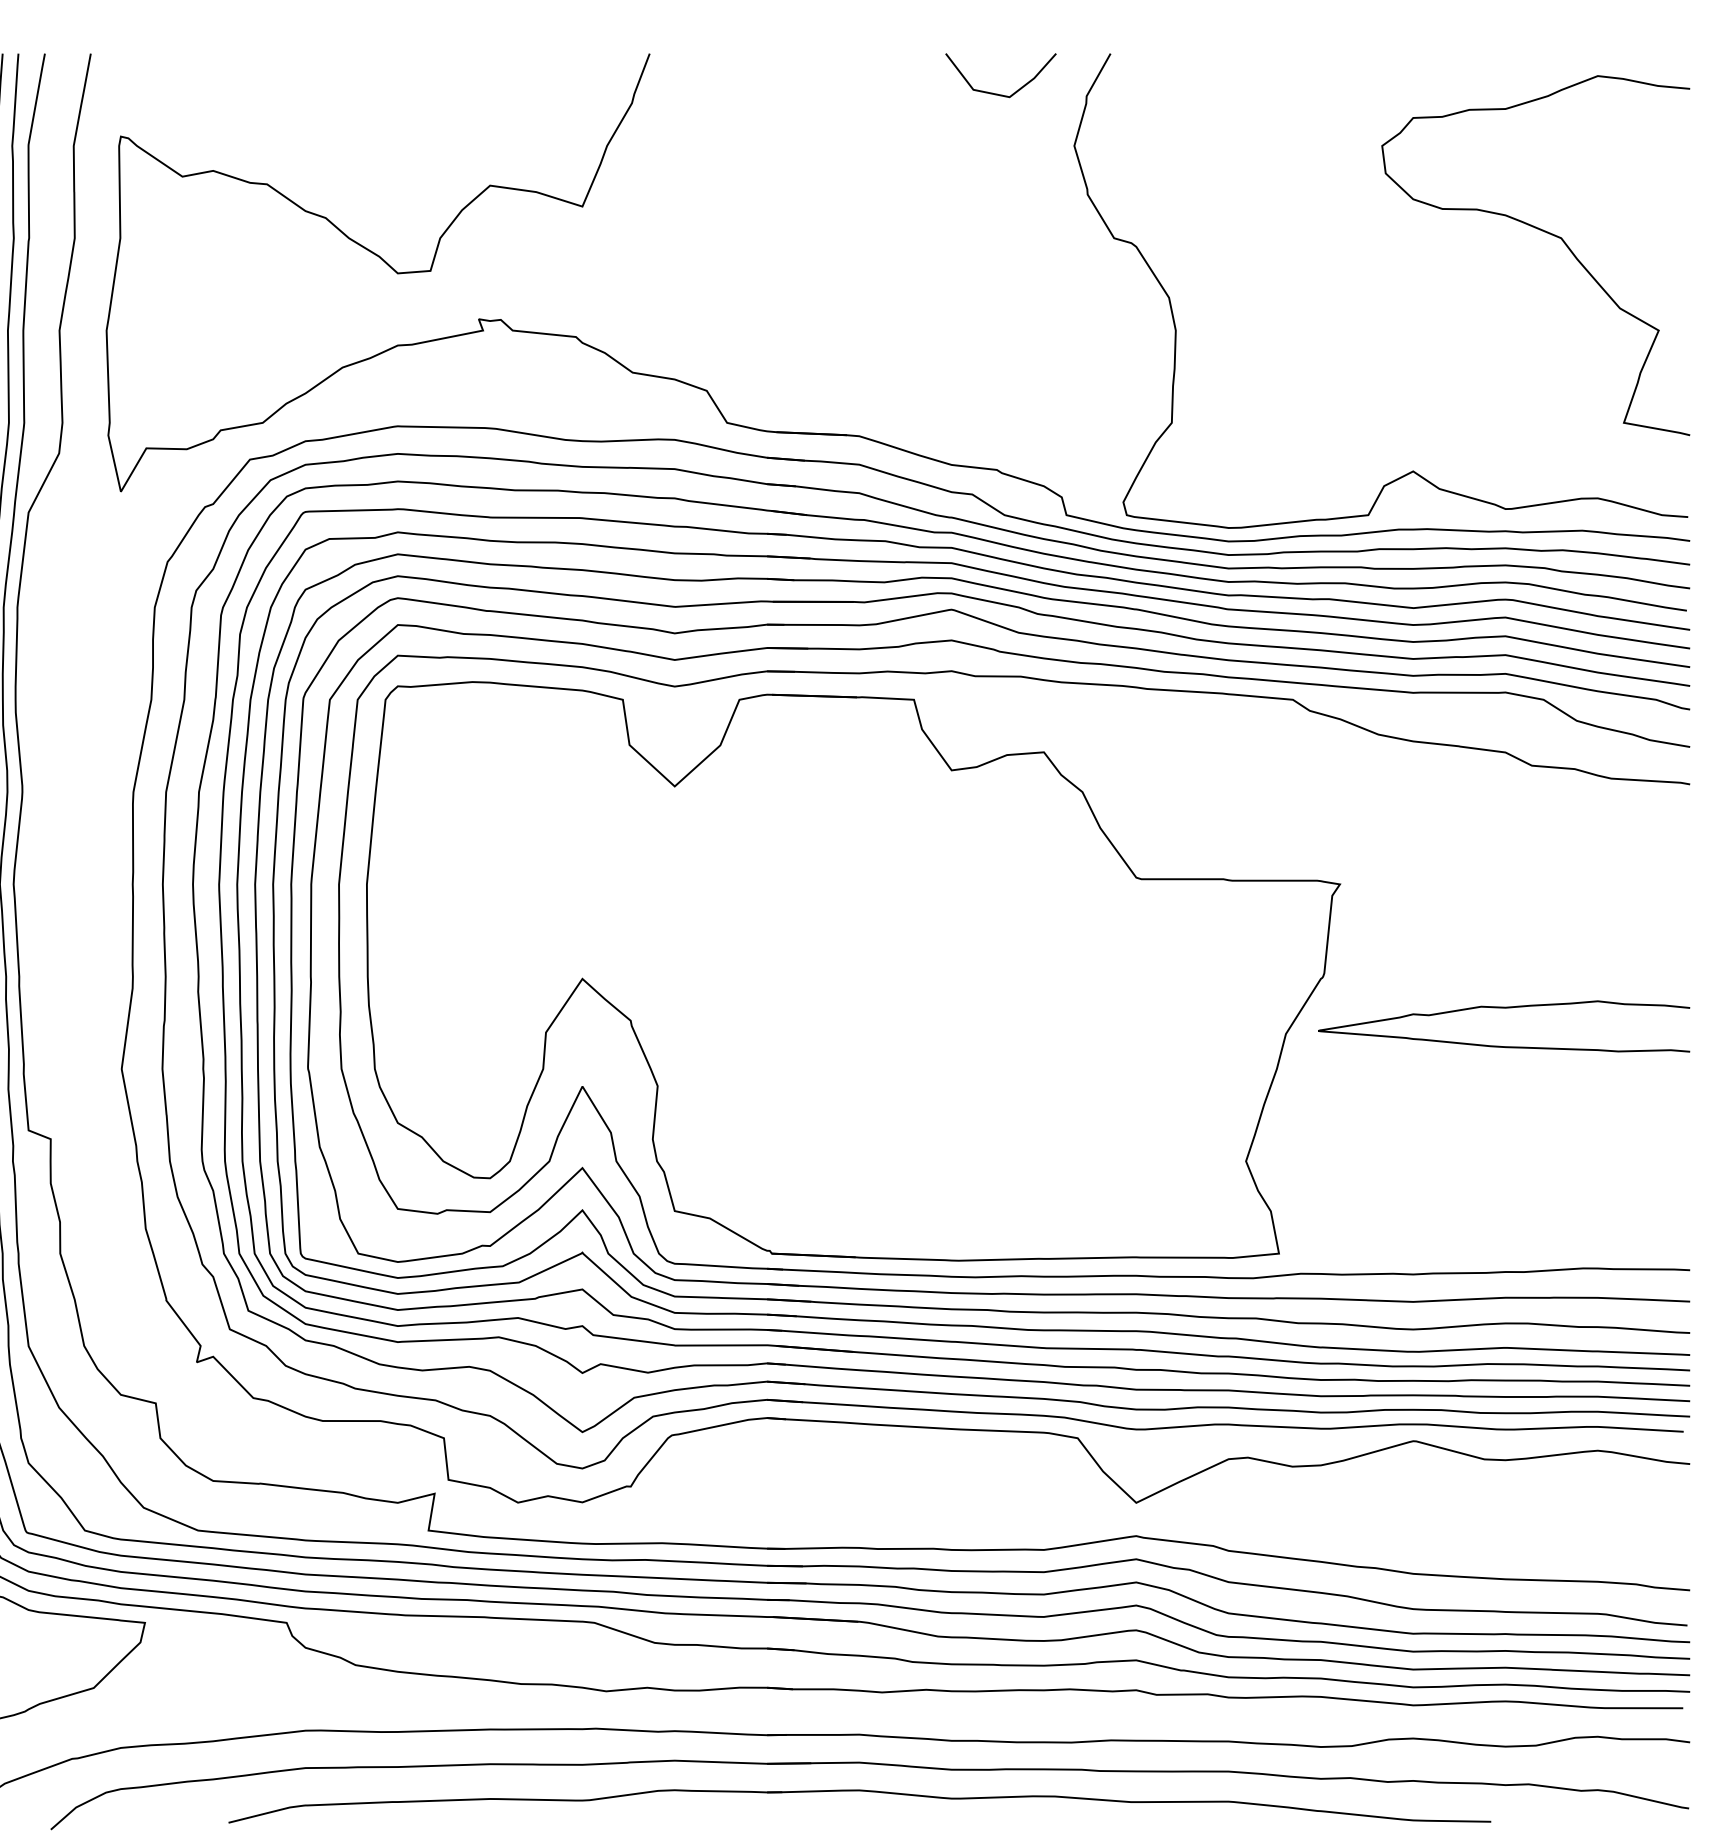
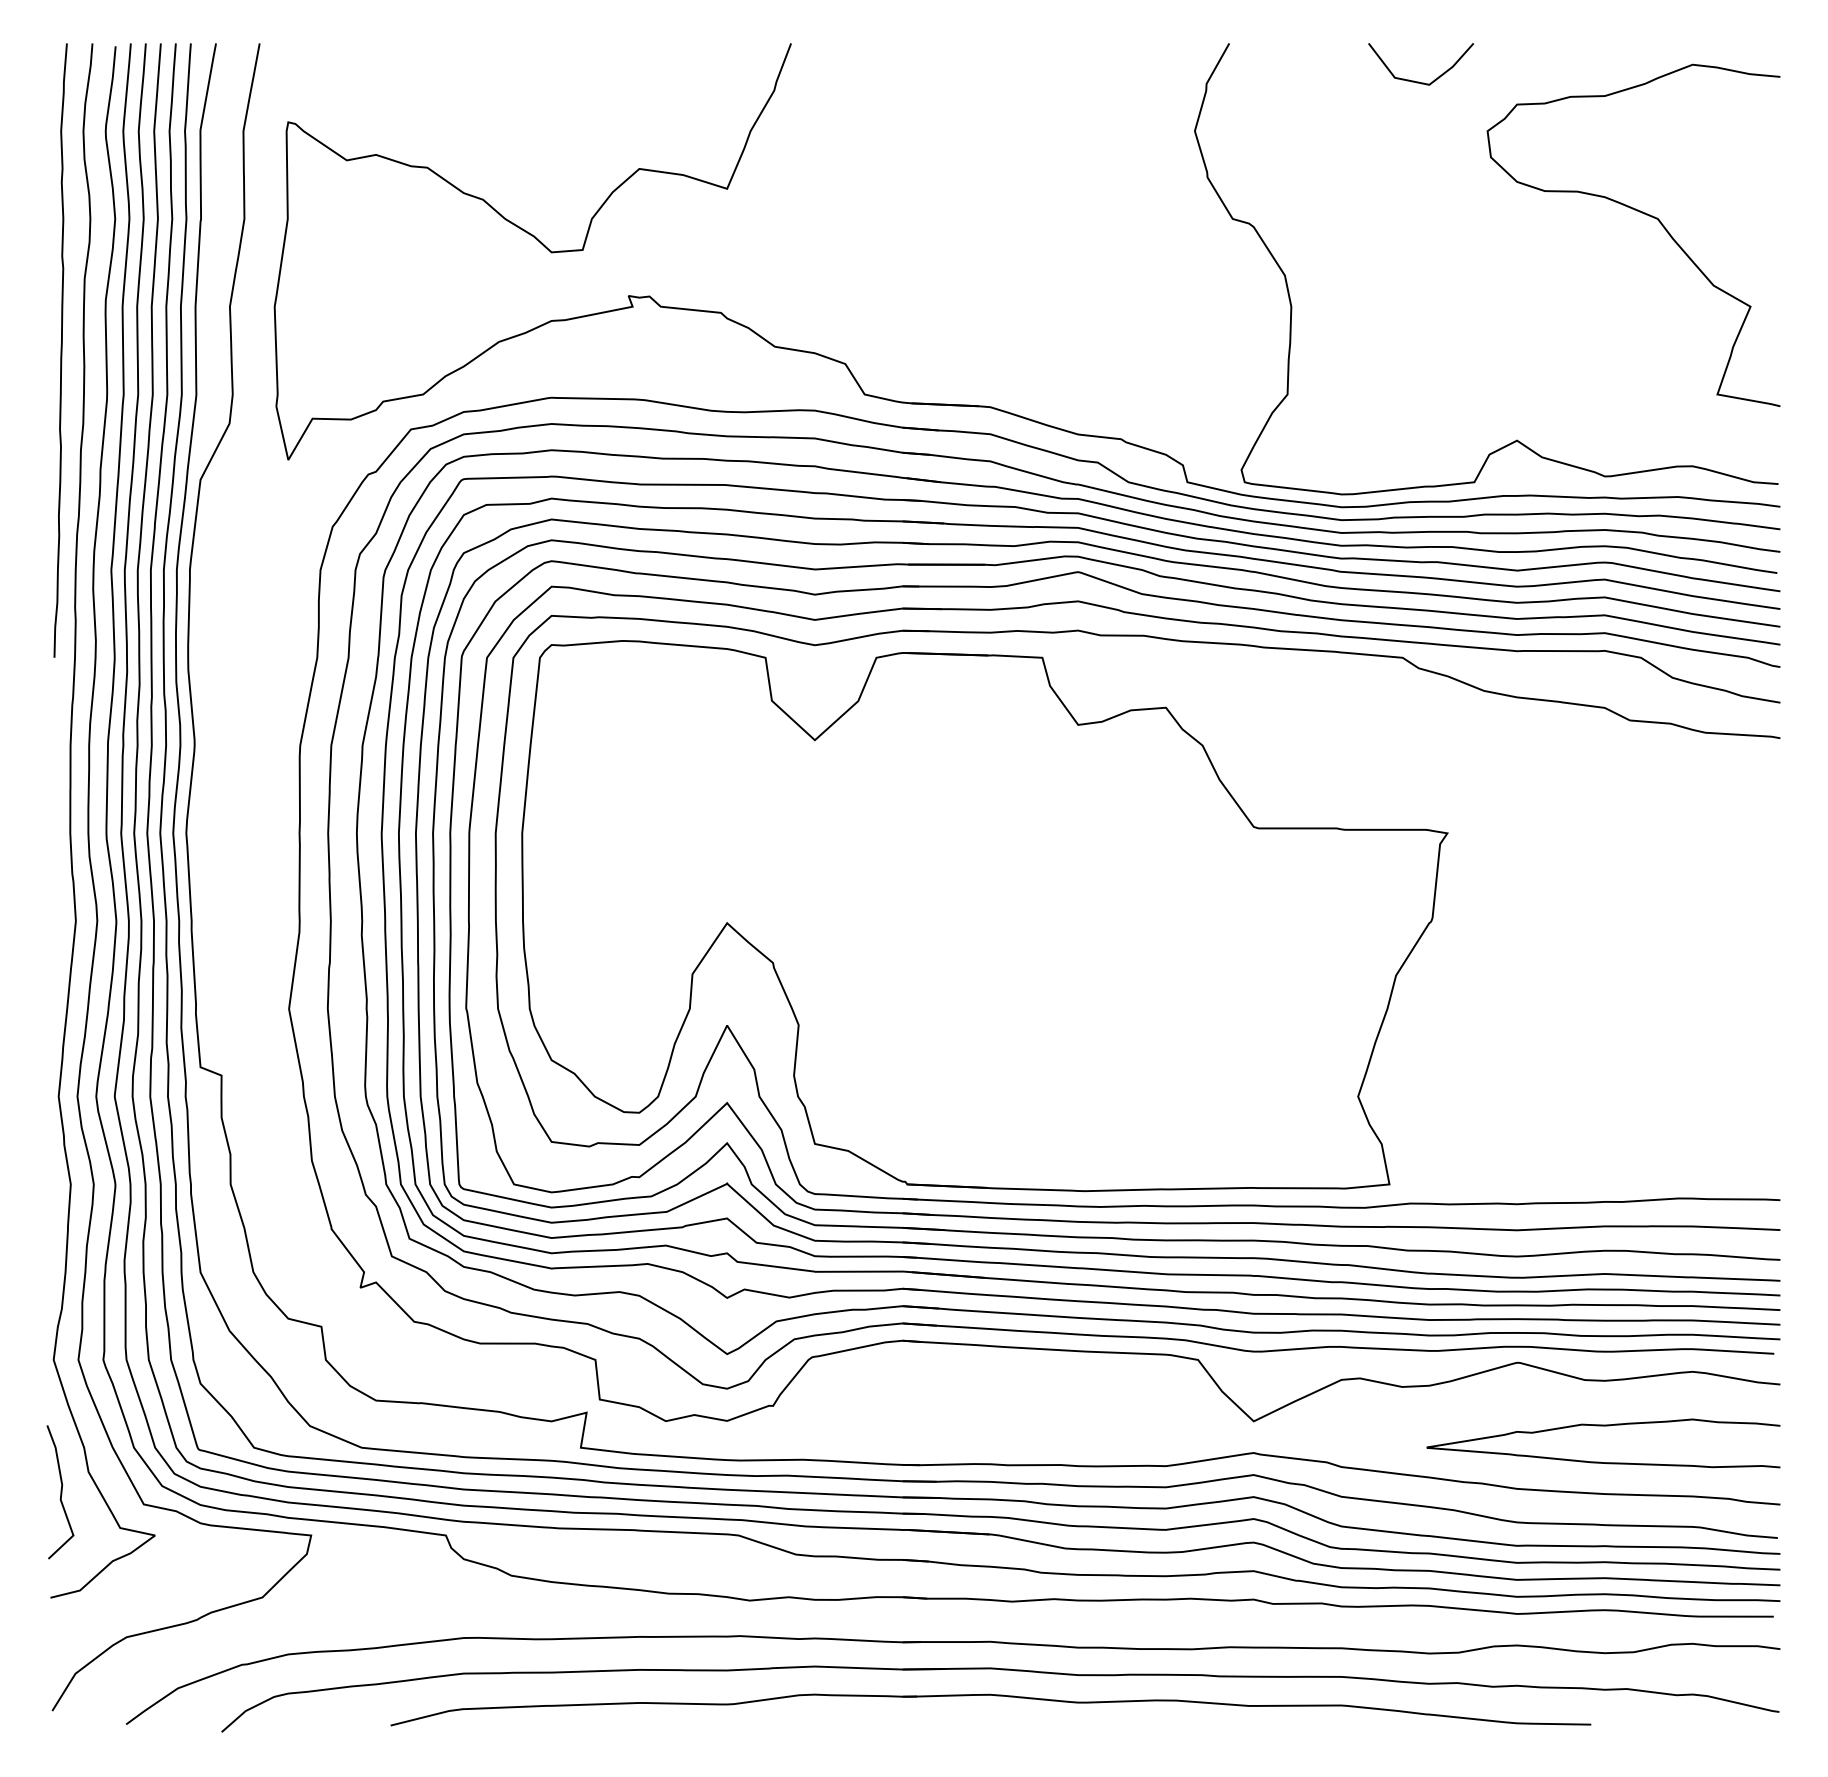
line: (999, 93) -> (1419, 81), moved
curve: (1504, 1008) -> (1603, 1426), moved

